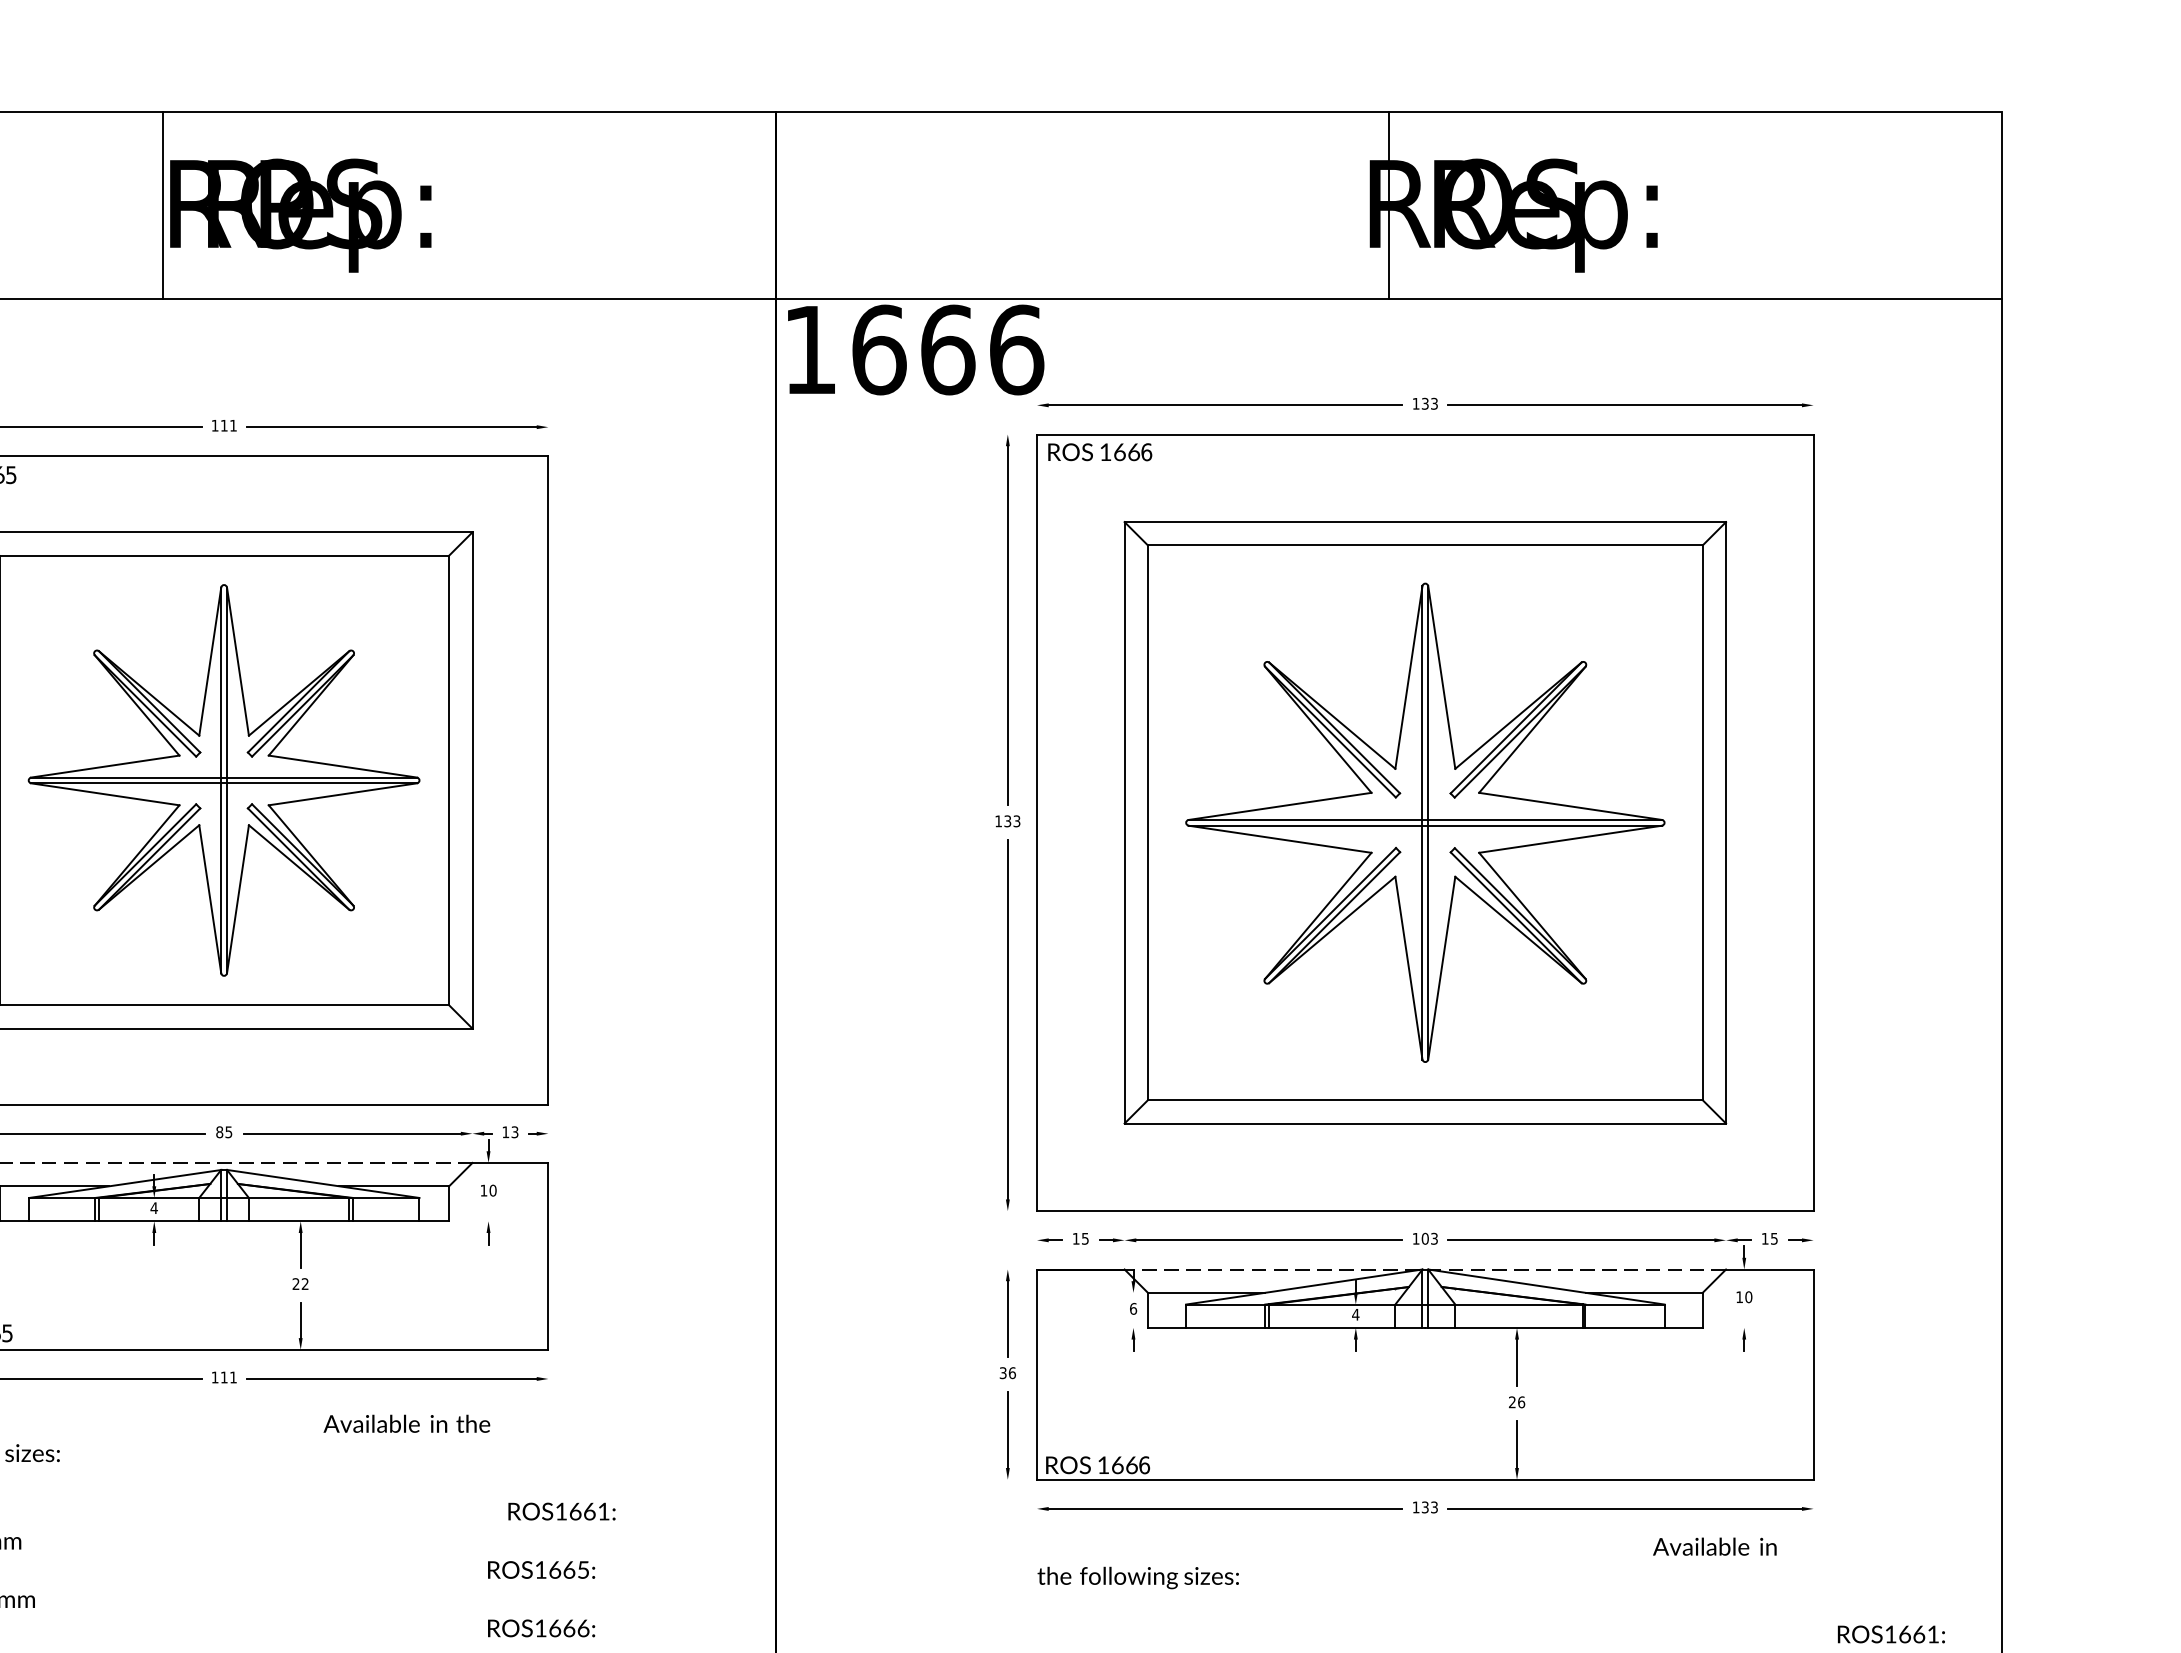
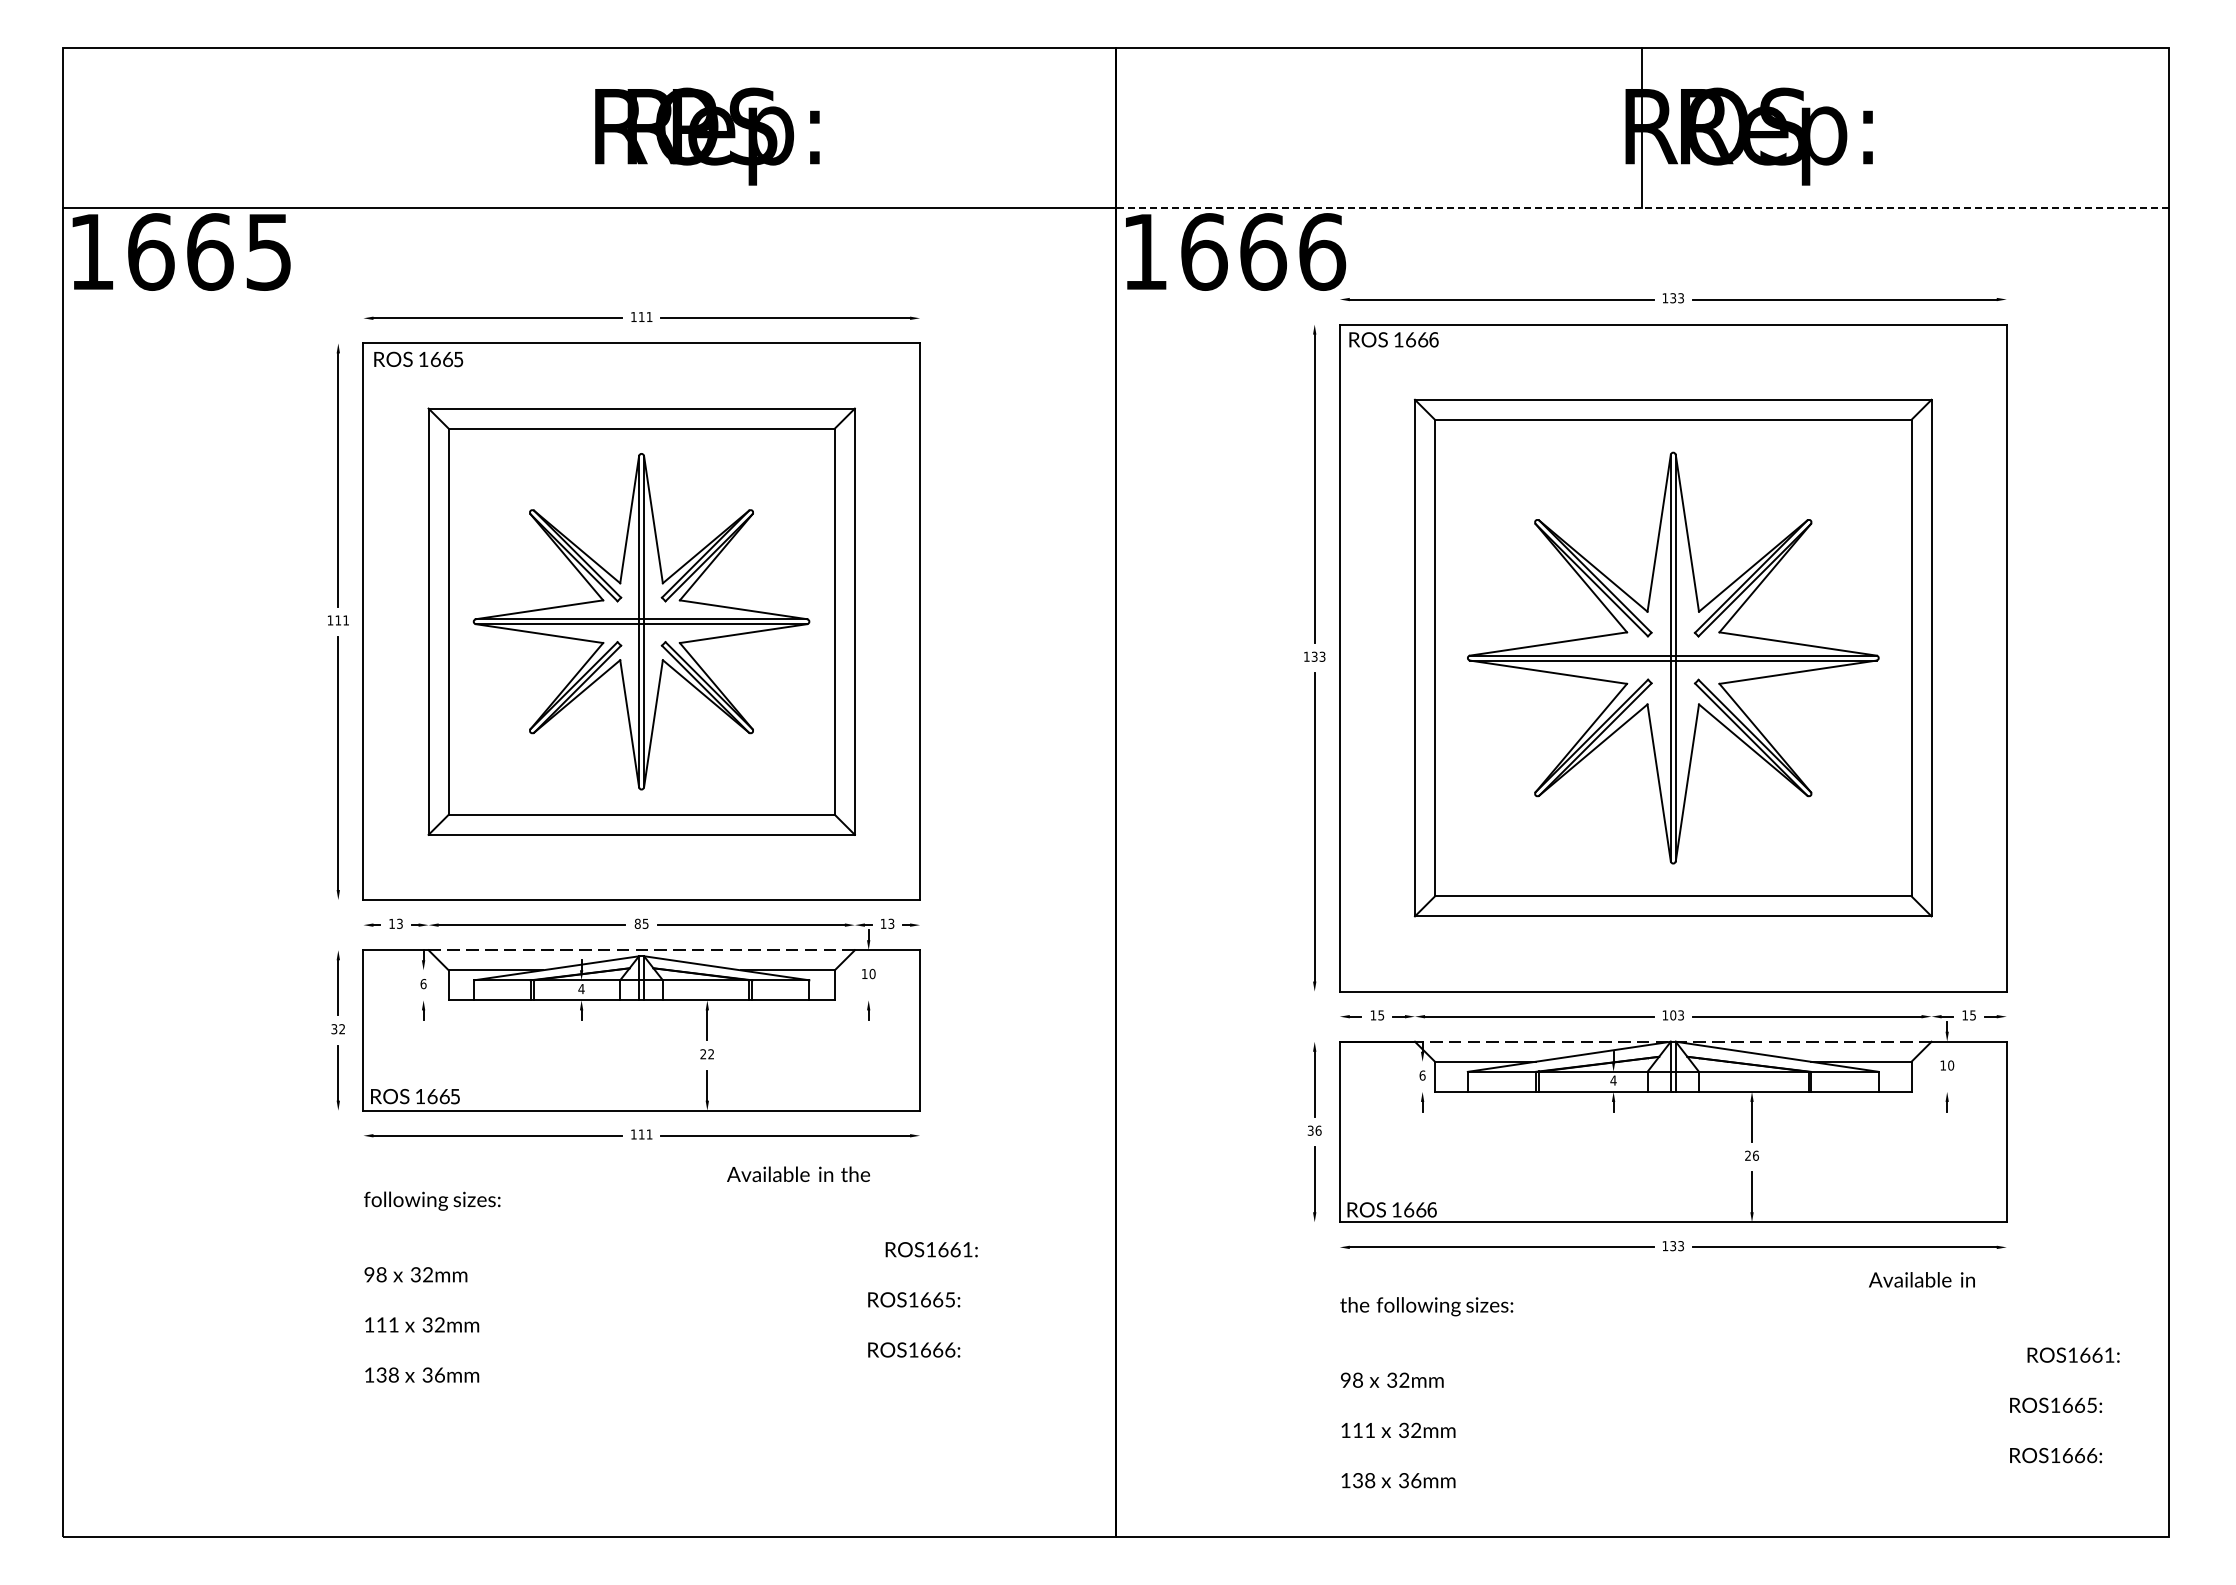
line: (163, 205) -> (589, 127), removed
line: (1389, 299) -> (1642, 208), solid -> dashed

